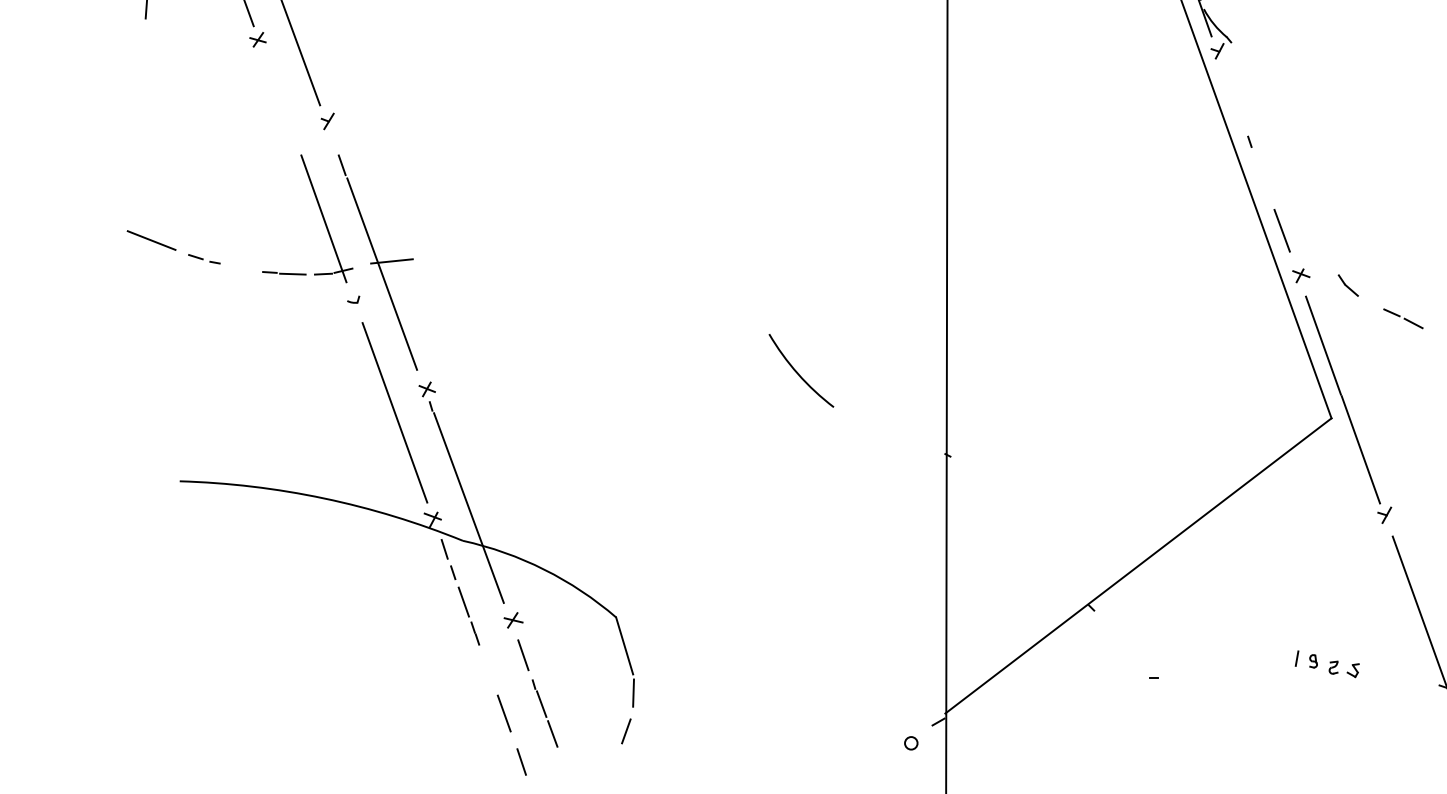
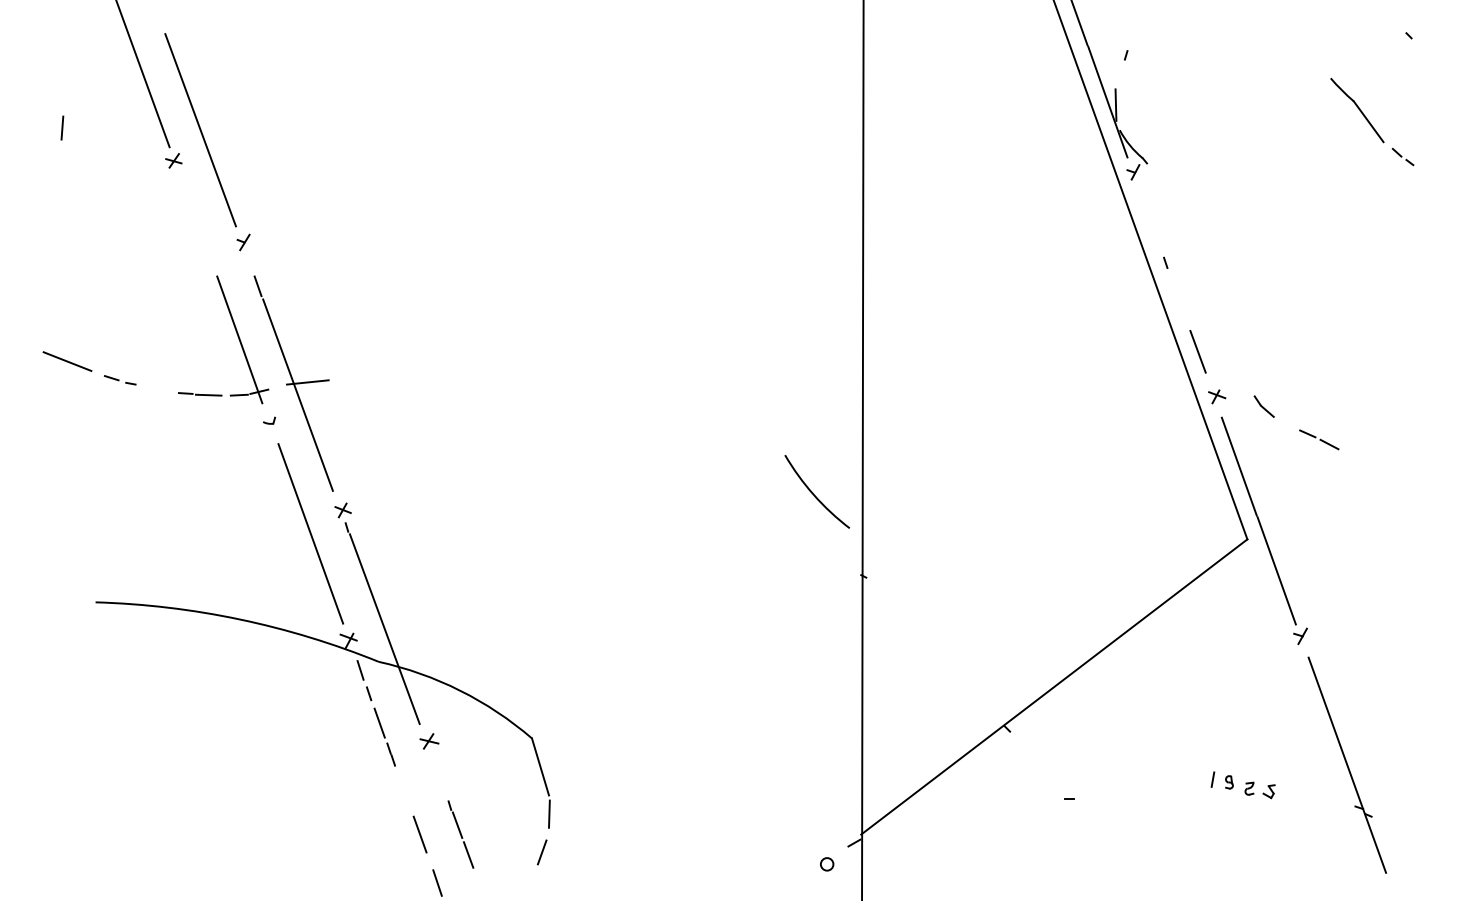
arc: (797, 371) -> (813, 492), moved
line: (523, 655) -> (439, 776), removed

